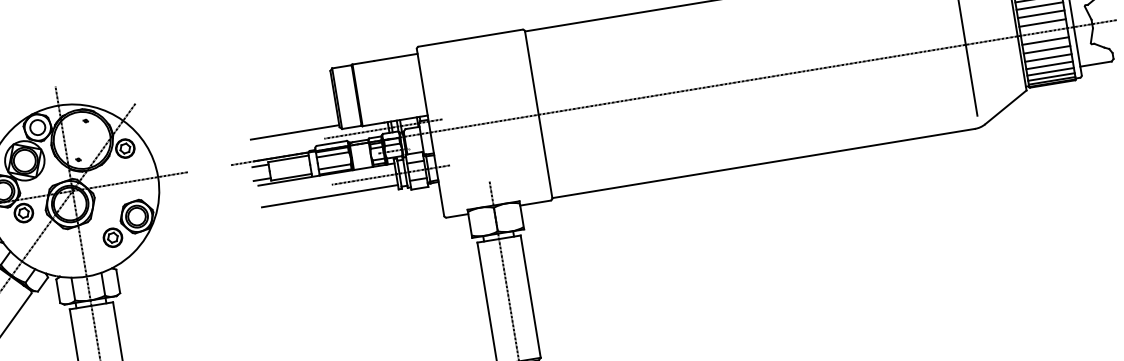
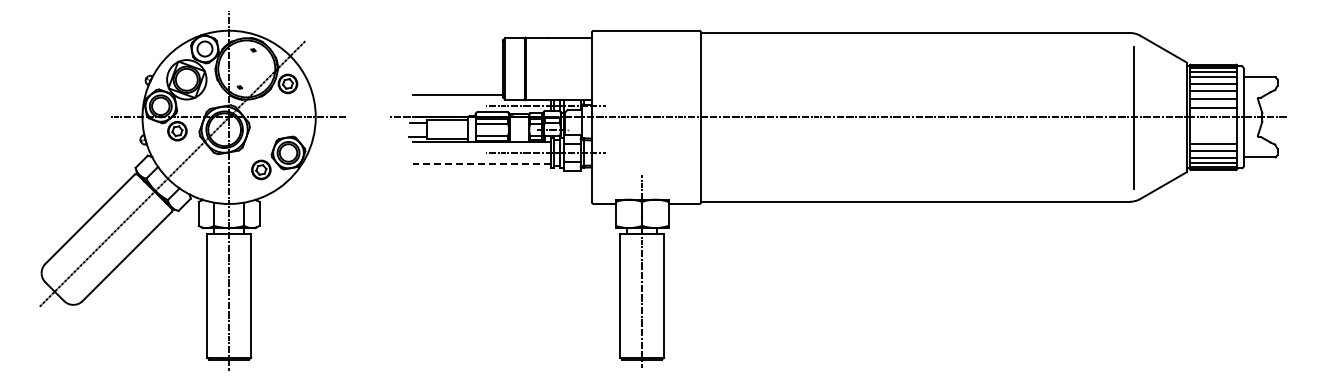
line: (1045, 41) -> (1213, 126), removed
line: (1047, 49) -> (1213, 135), removed
line: (330, 195) -> (482, 163), solid -> dashed

